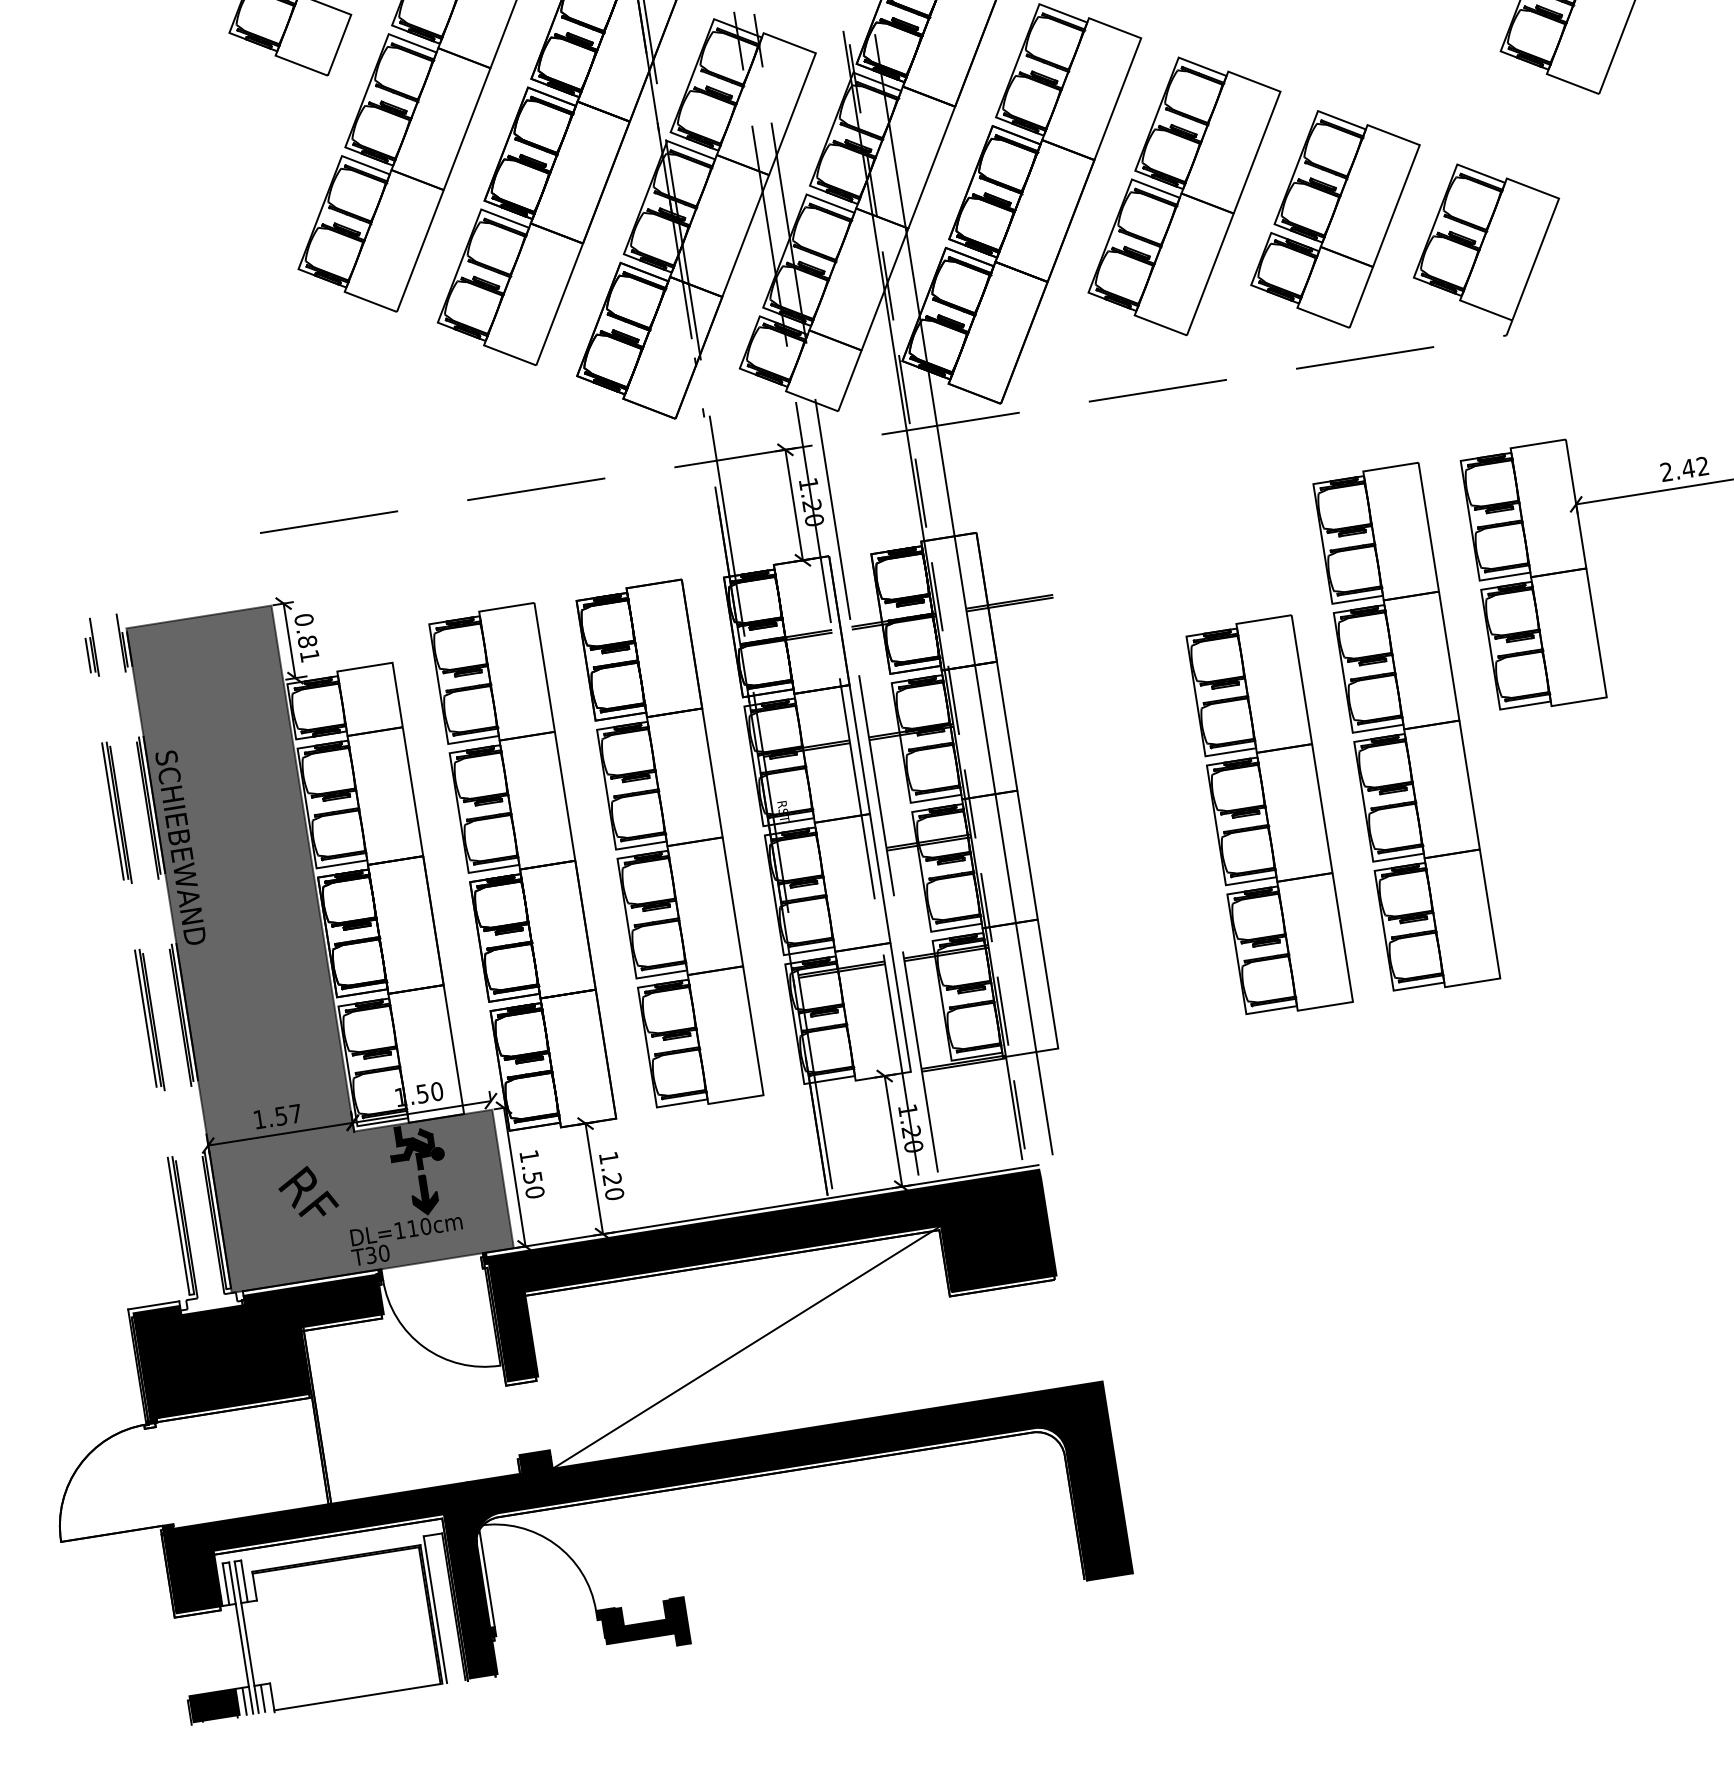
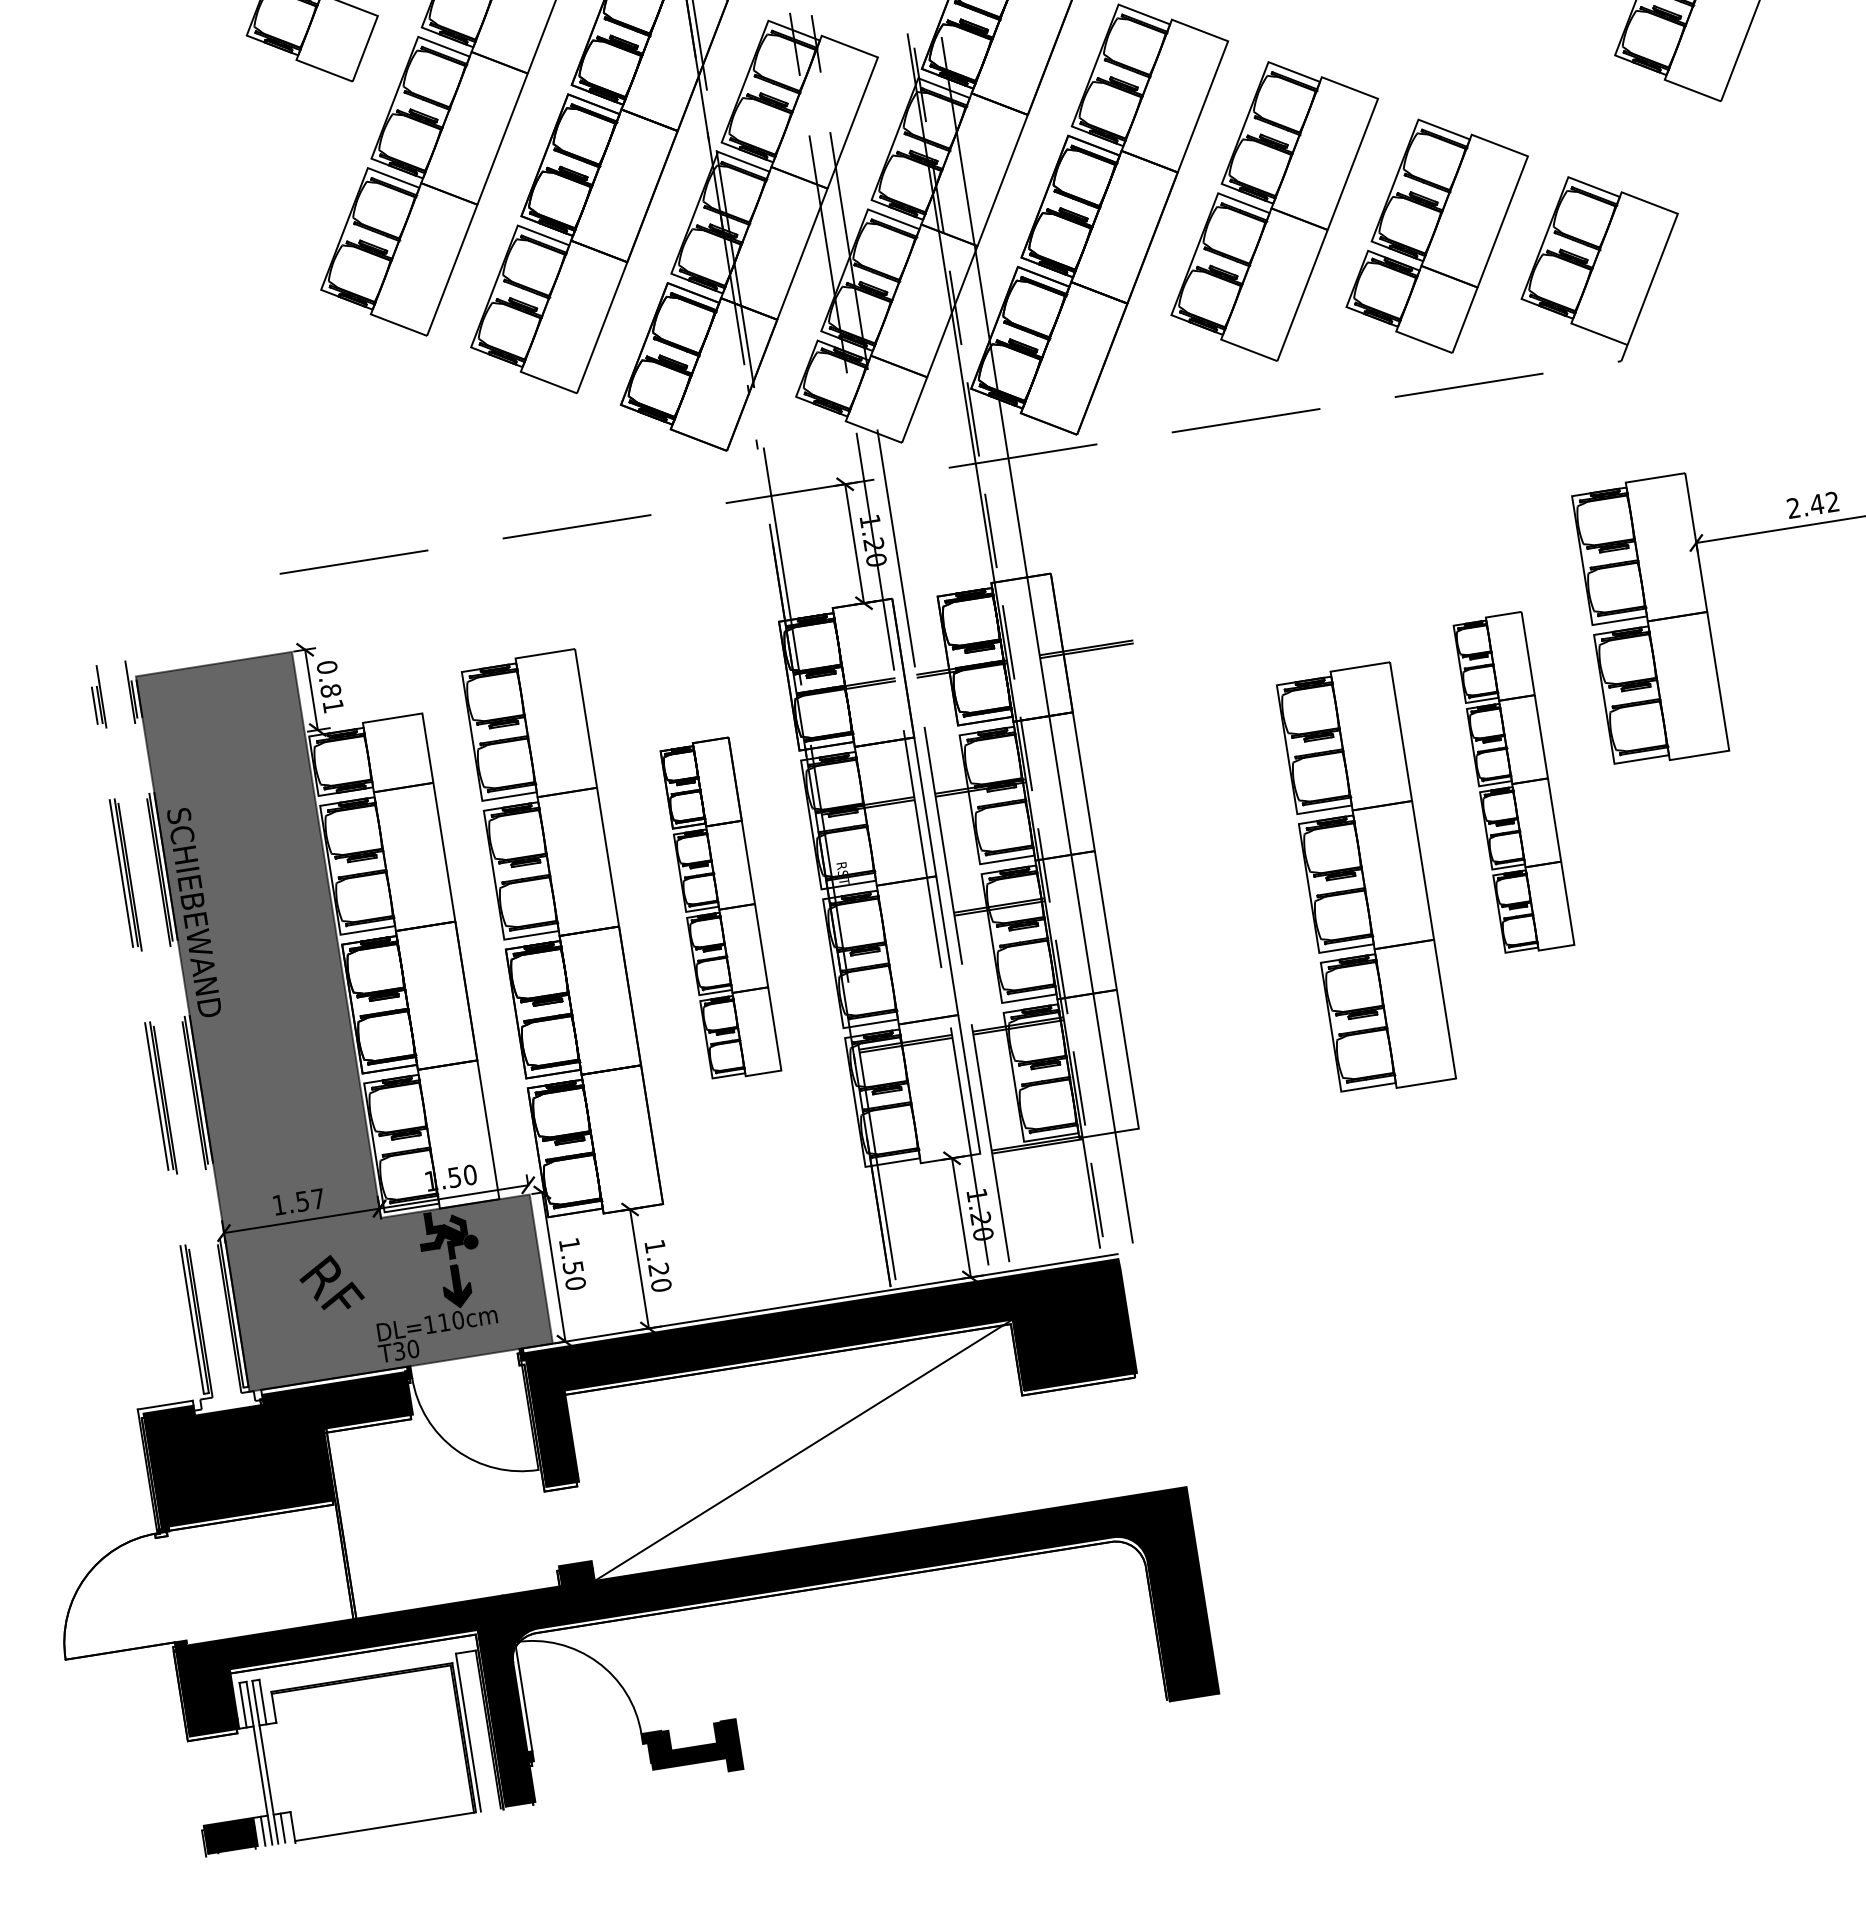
part: (1406, 726) -> (1513, 782), size x0.6
part: (669, 843) -> (720, 907), size x0.6

